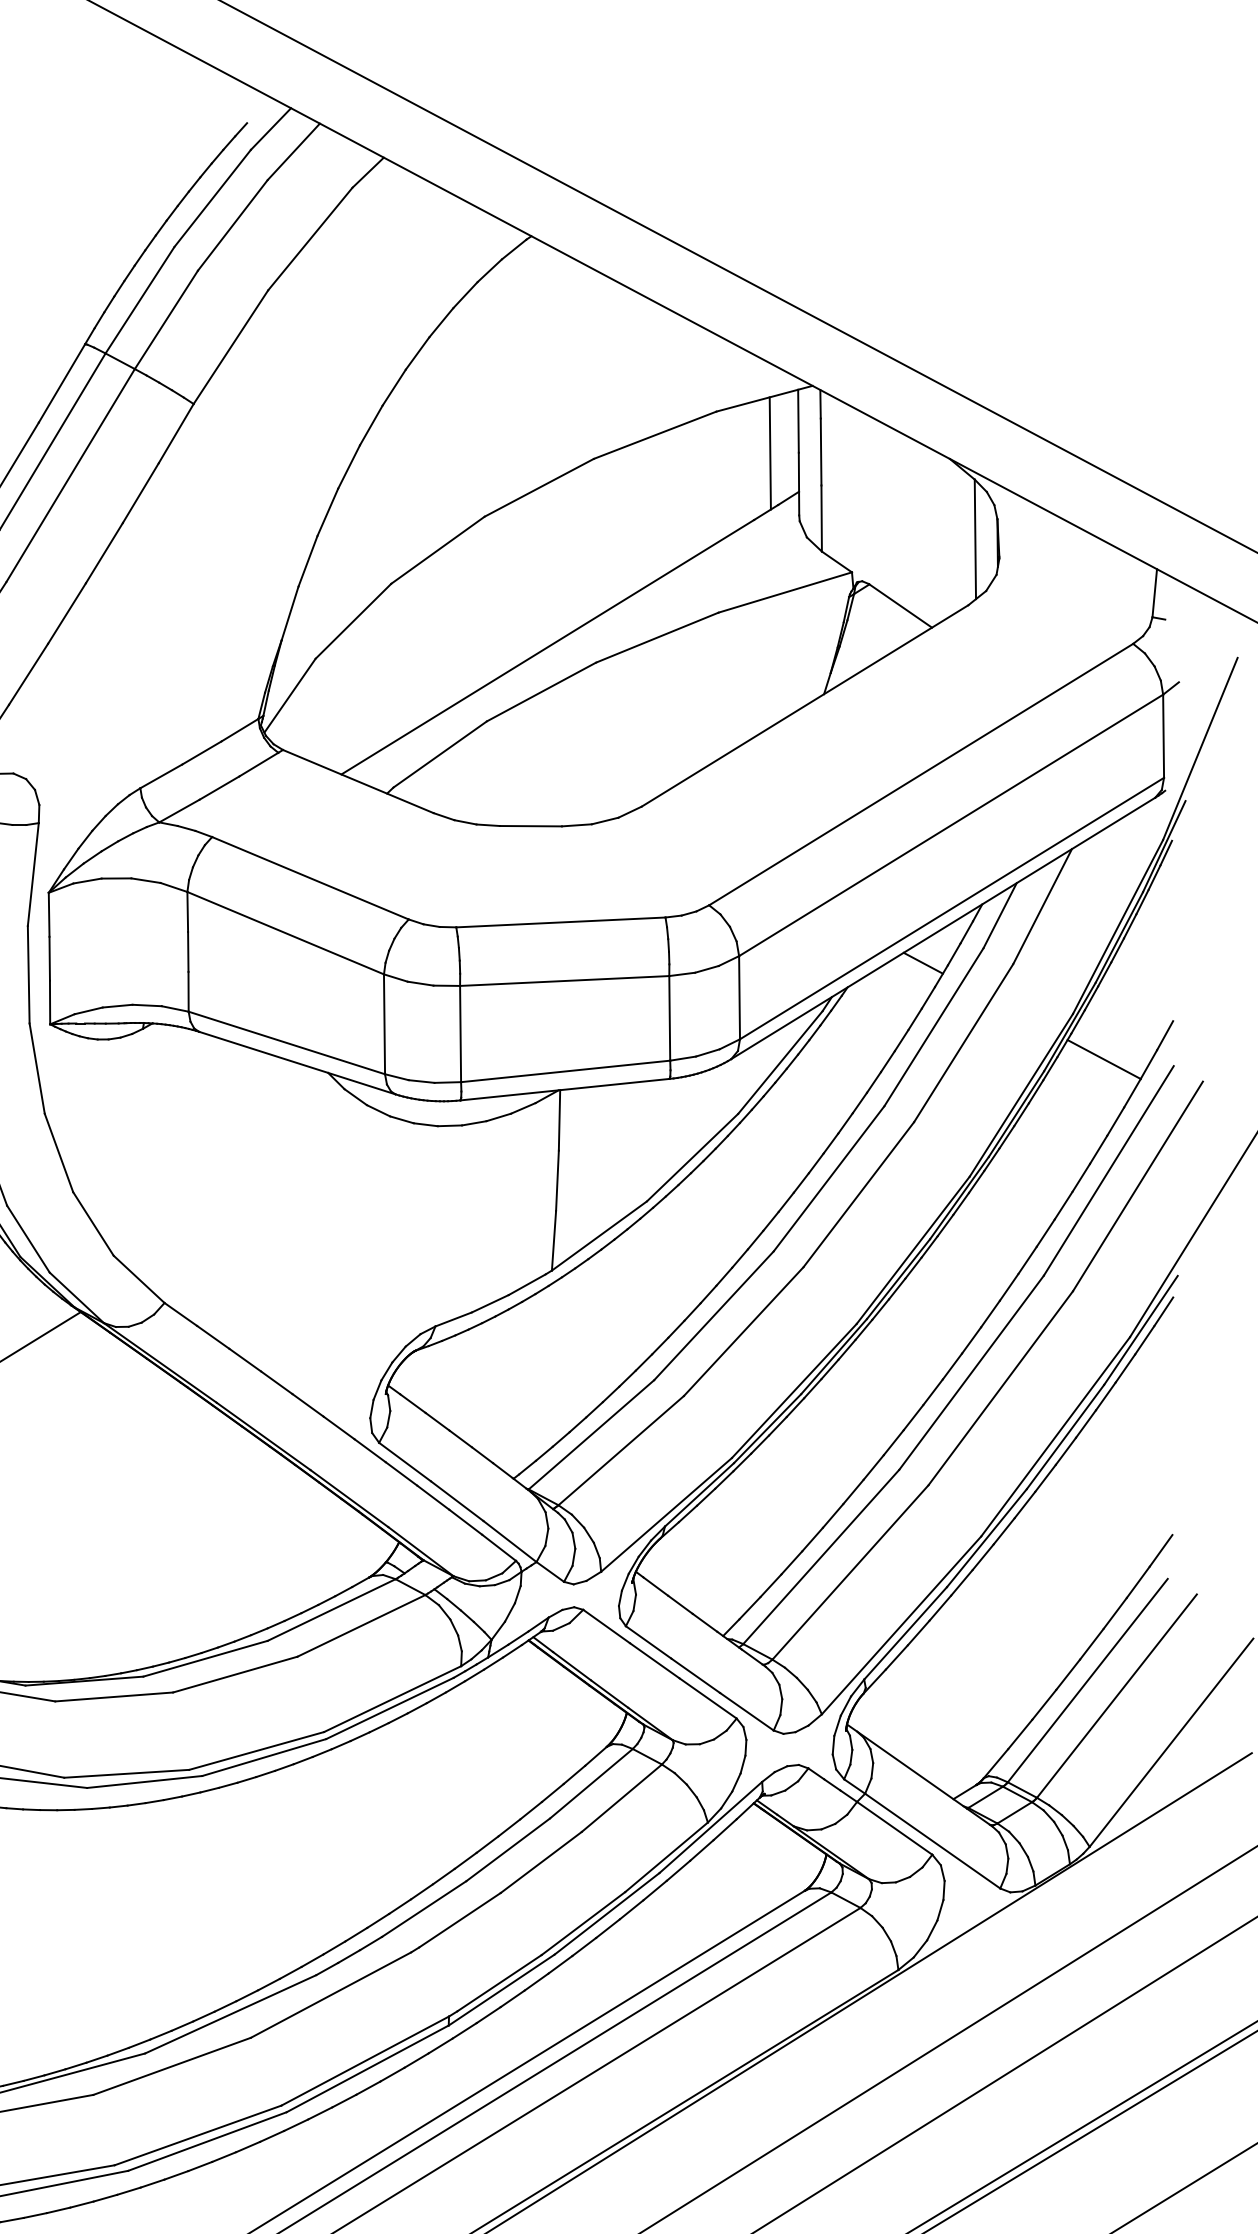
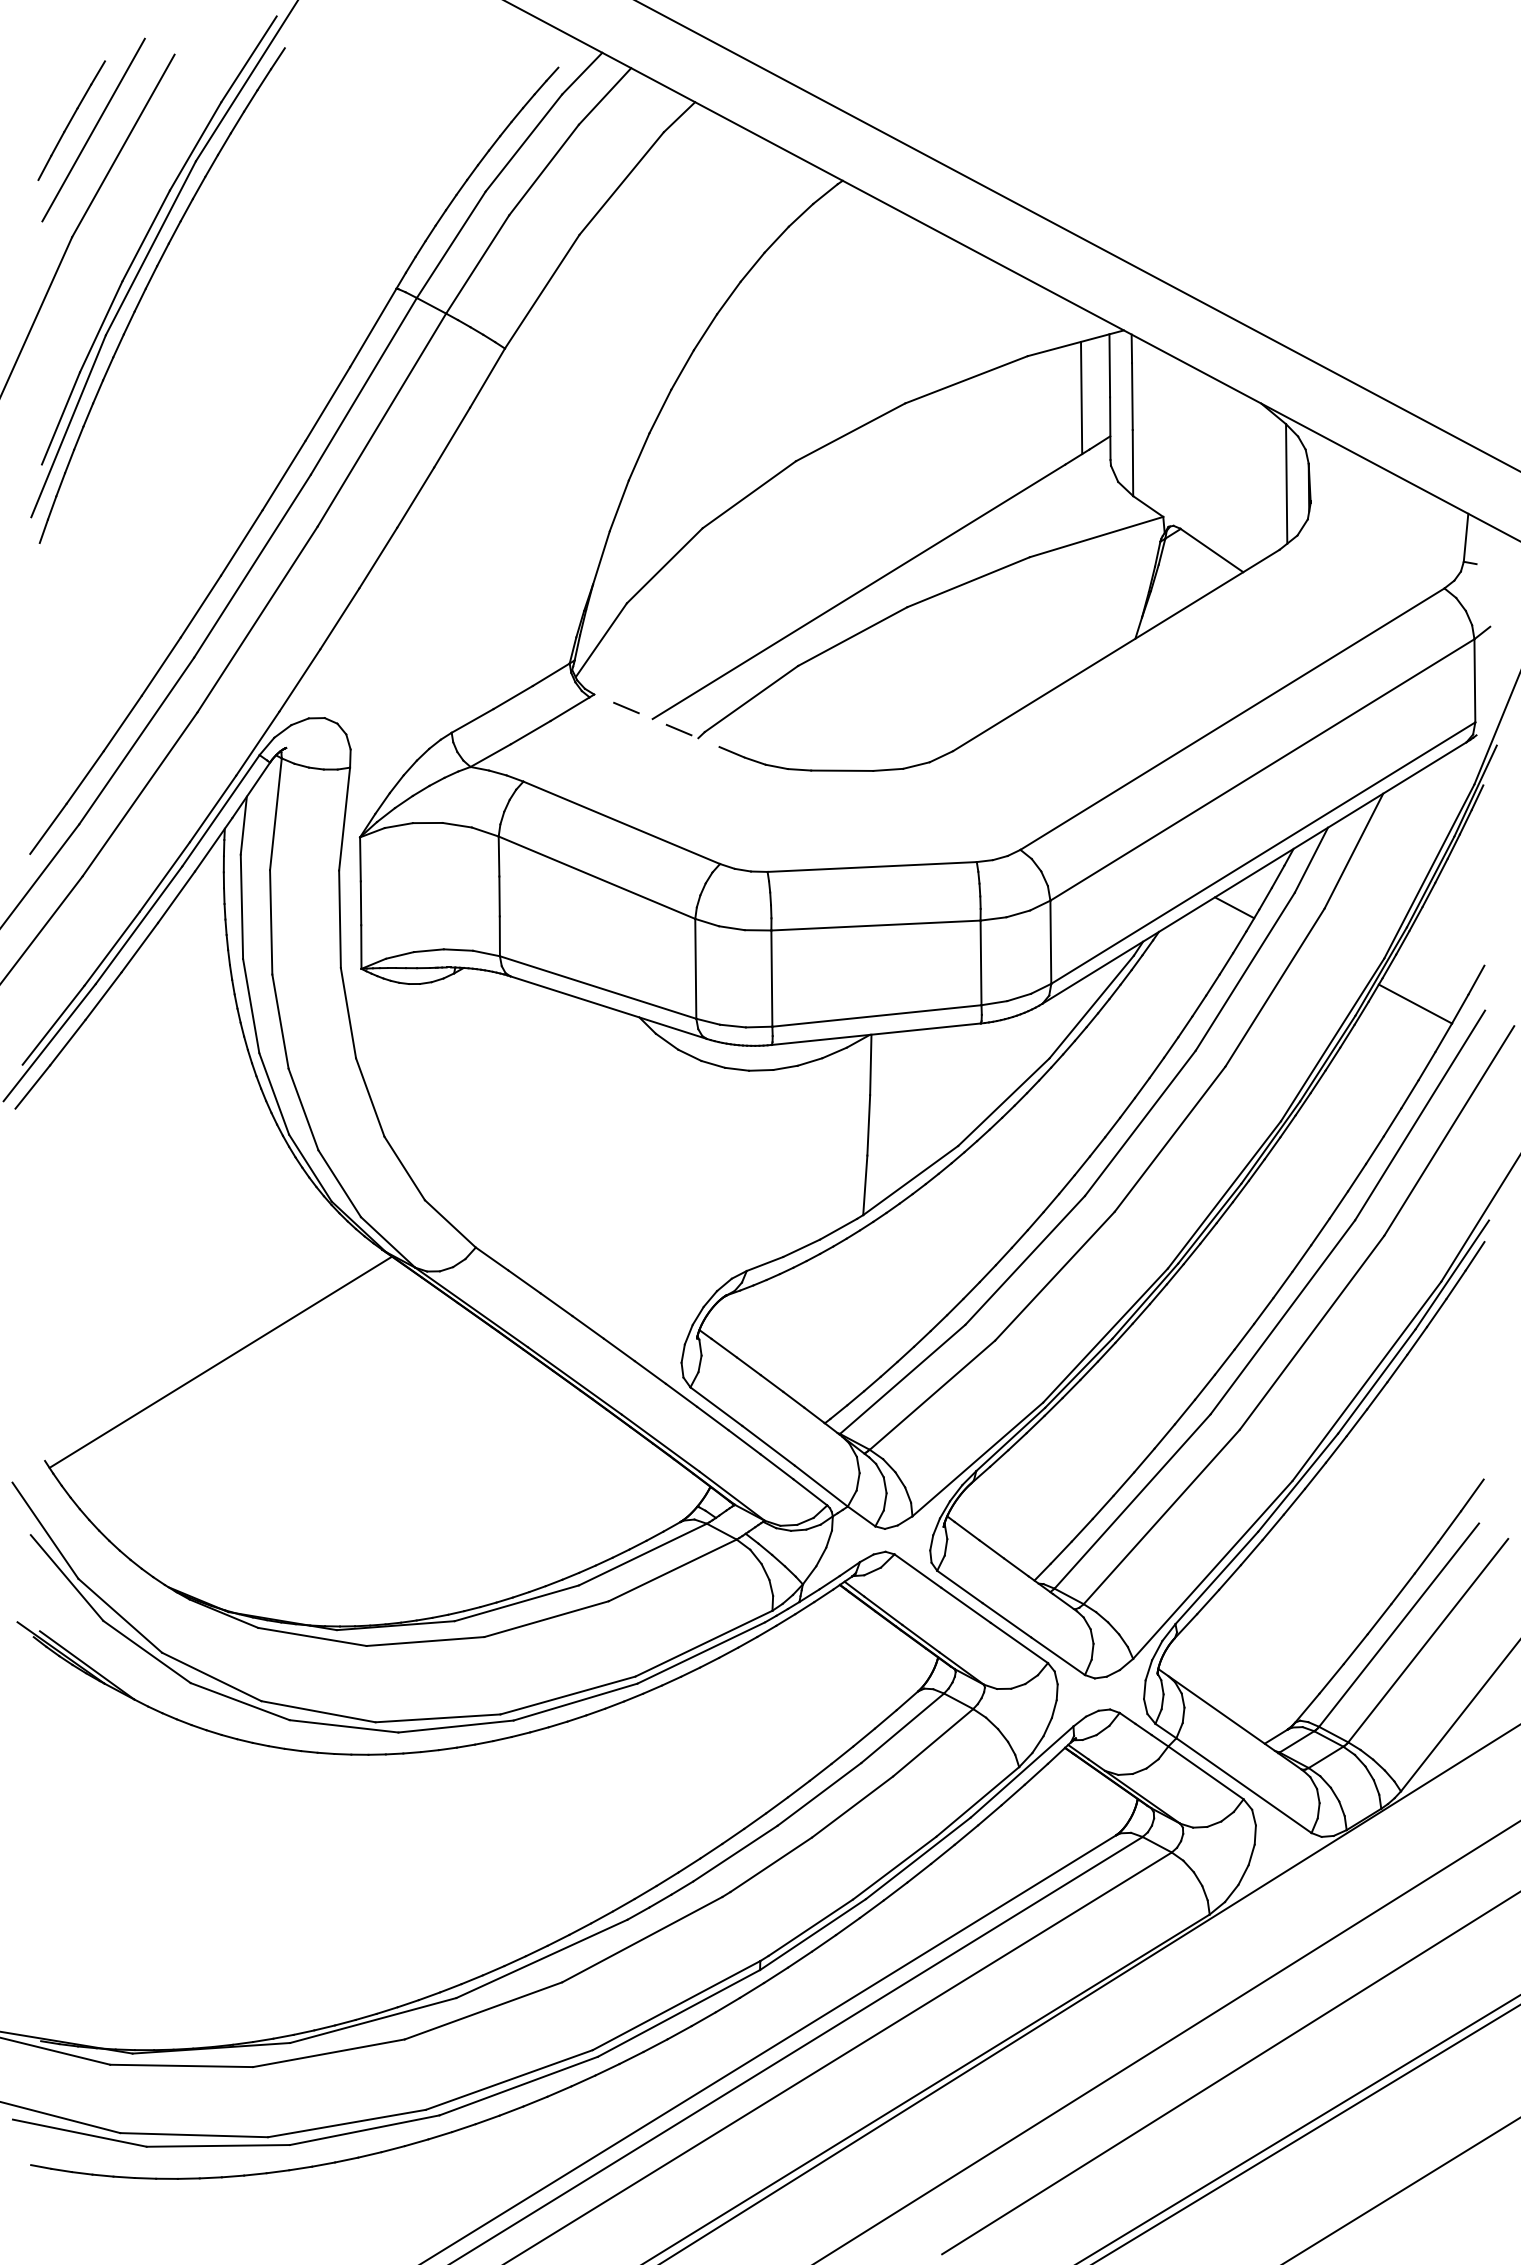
line: (358, 781) -> (669, 726), solid -> dashed

